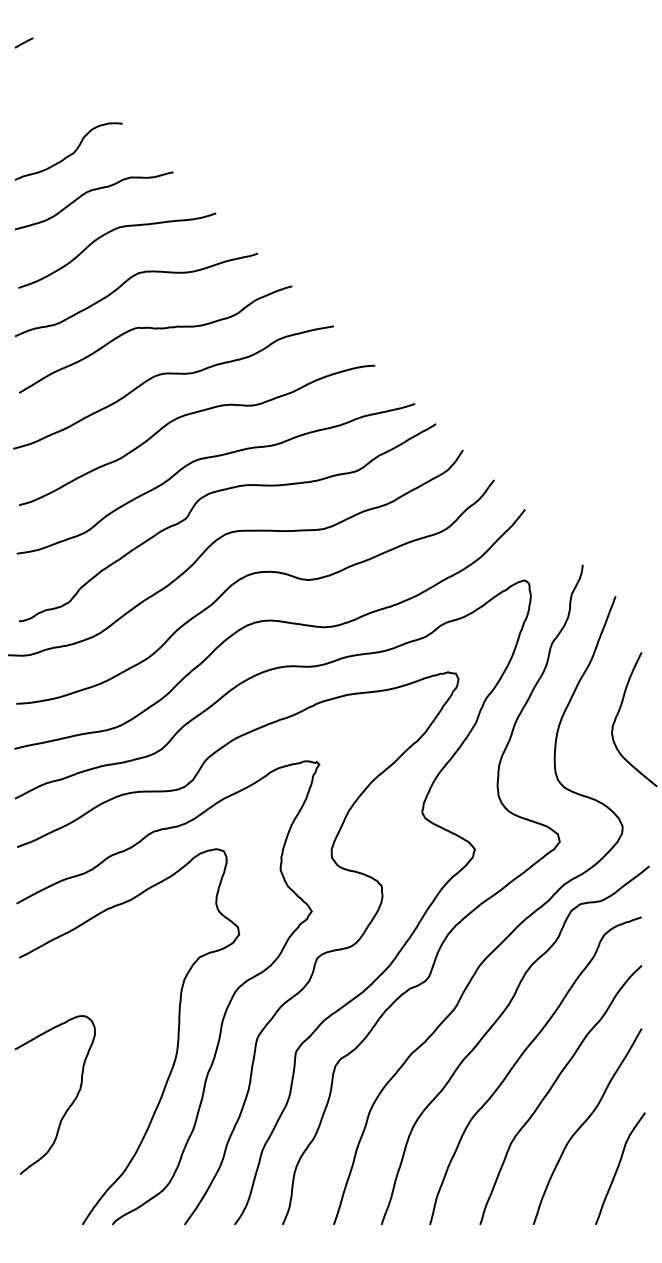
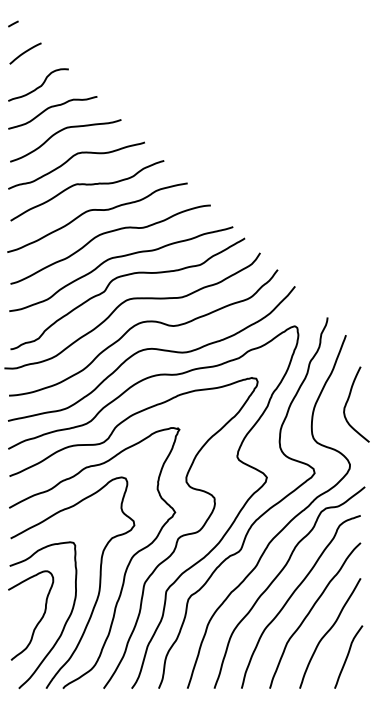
curve: (45, 95) -> (25, 53), added
curve: (114, 1108) -> (64, 623), added

